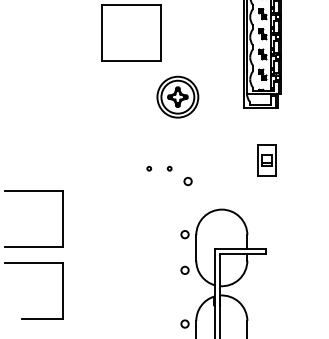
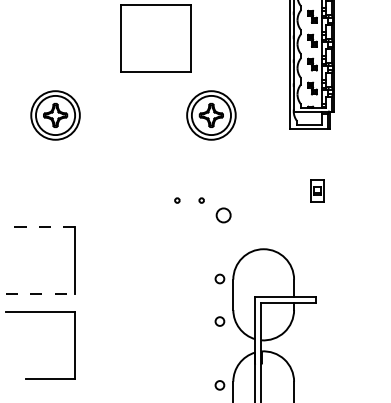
part: (46, 96) -> (55, 114), added
part: (266, 160) -> (316, 190), size x0.6
circle: (187, 181) -> (222, 215), size x1.6
line: (33, 191) -> (39, 227), solid -> dashed
line: (34, 247) -> (40, 294), solid -> dashed

